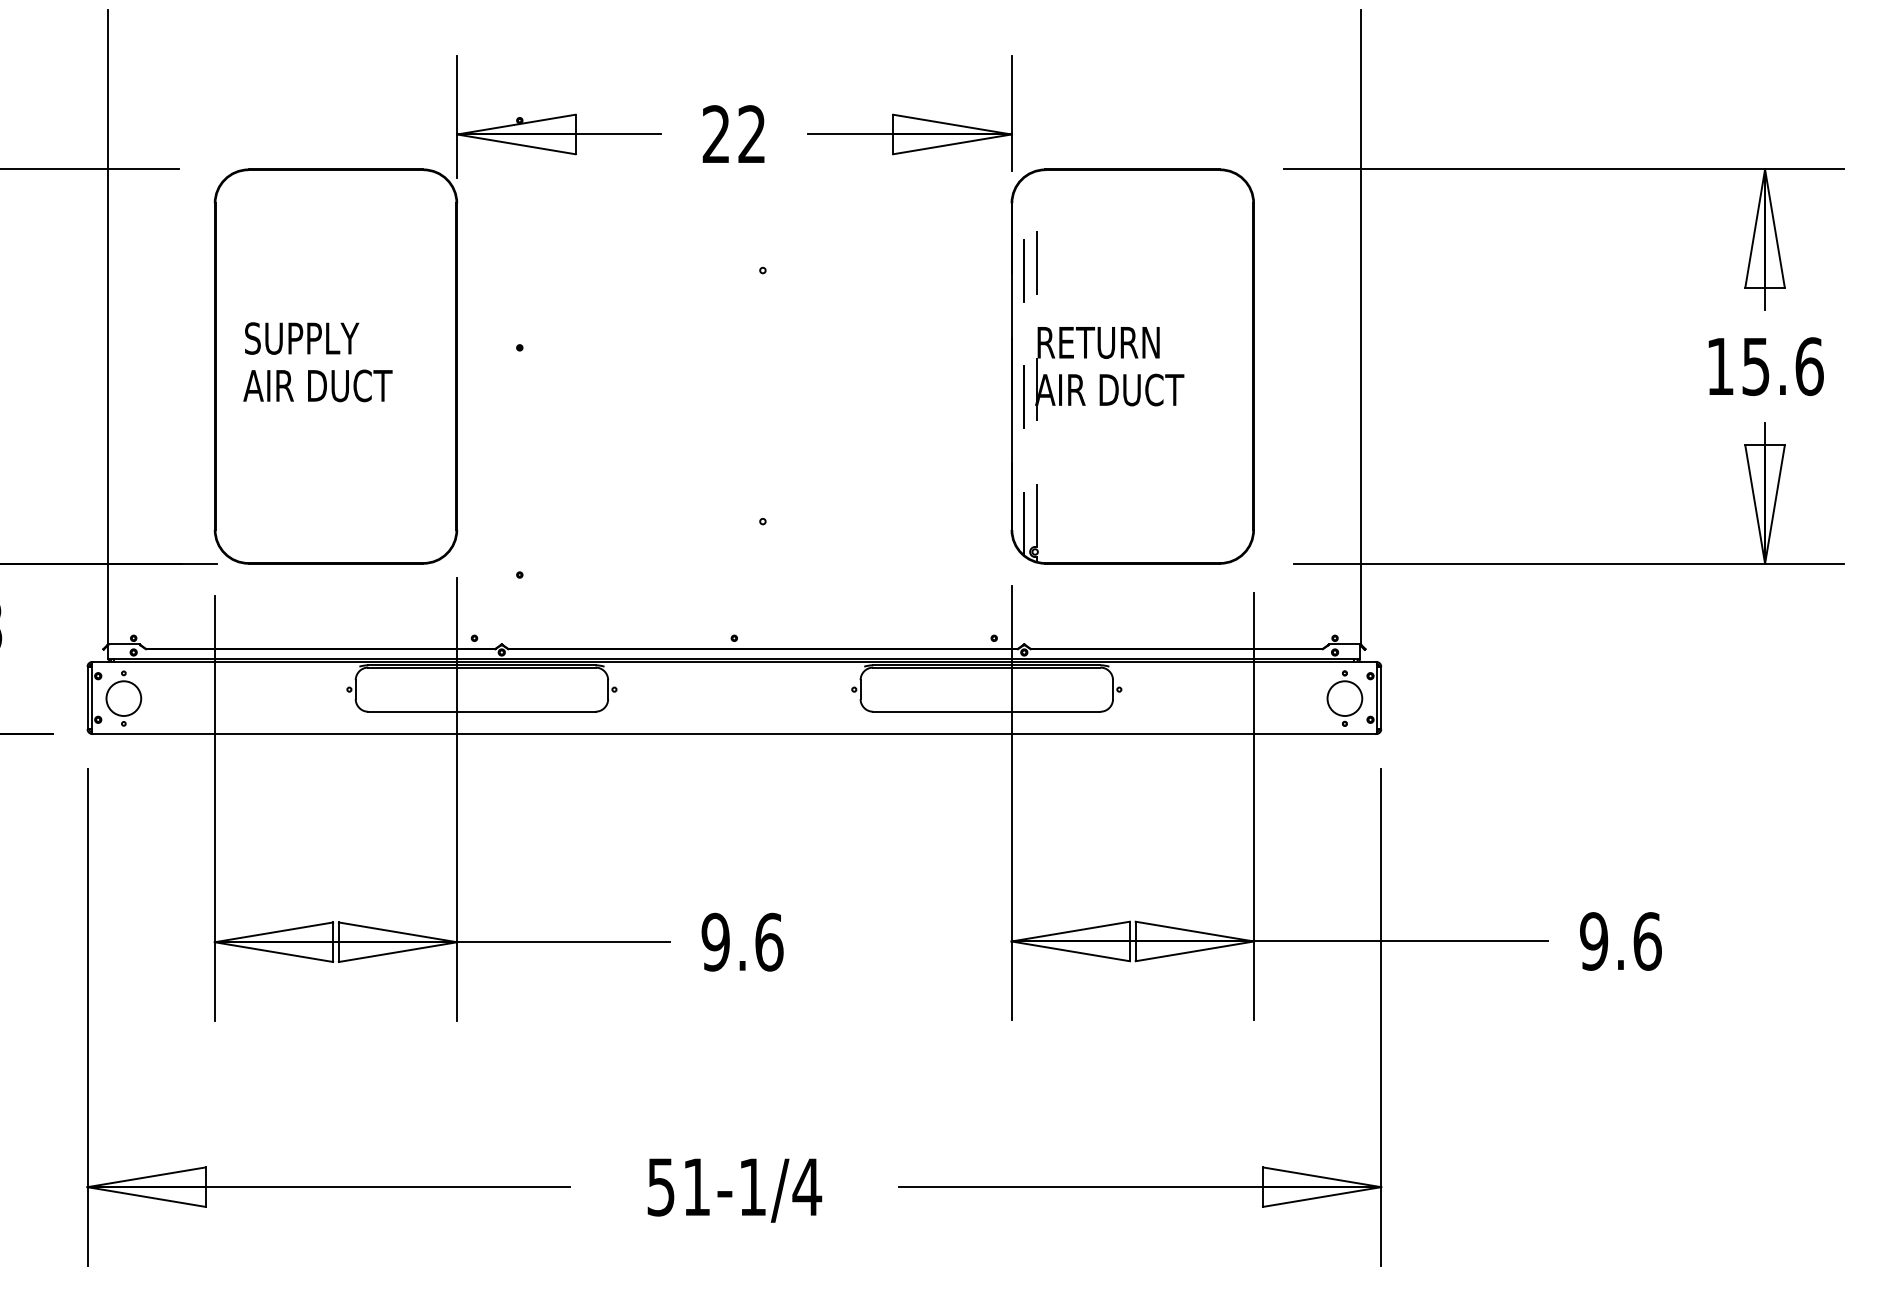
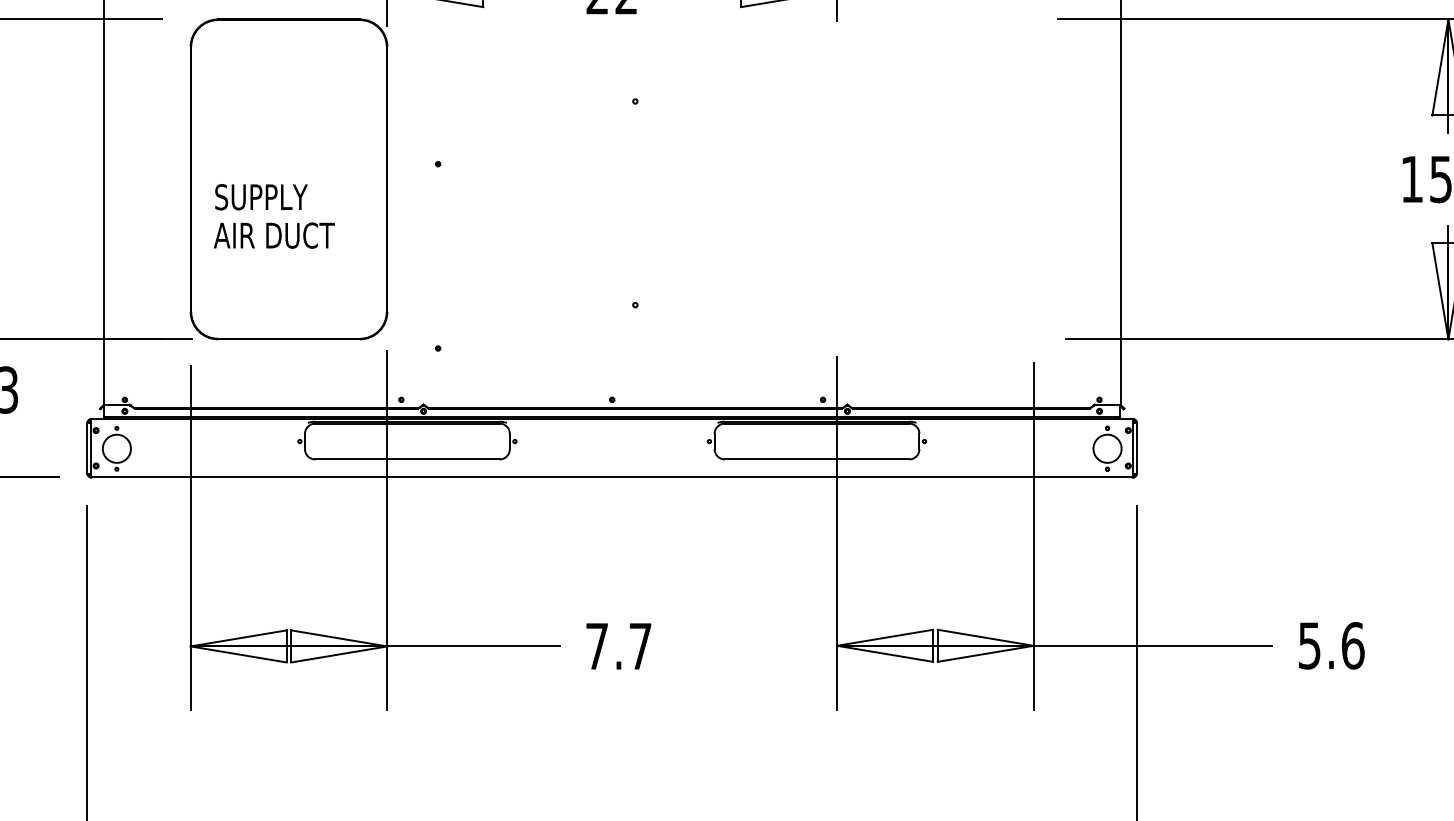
text: (317, 362) -> (274, 216), moved
part: (1132, 366) -> (935, 179), removed
text: (742, 941) -> (618, 645), 9.6 -> 7.7
text: (1594, 941) -> (1310, 645), 9.6 -> 5.6

